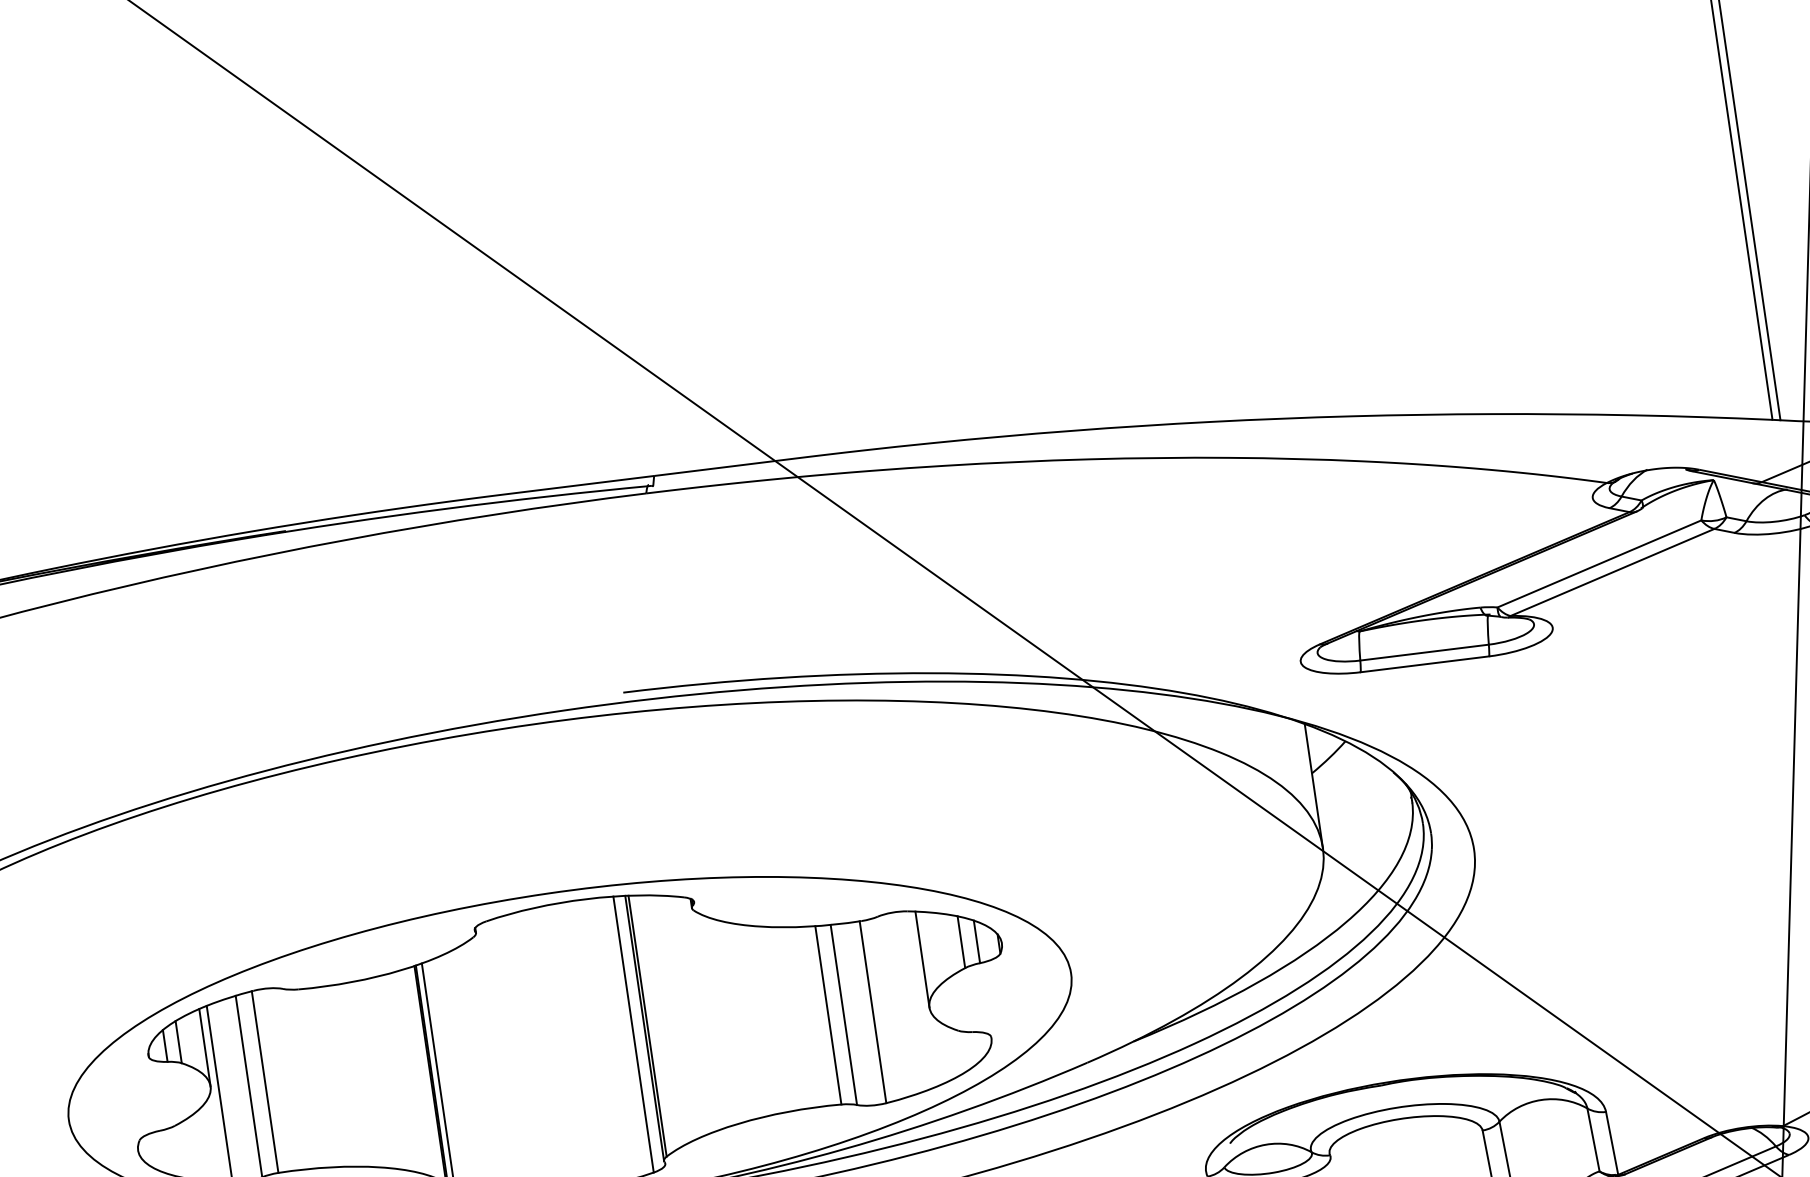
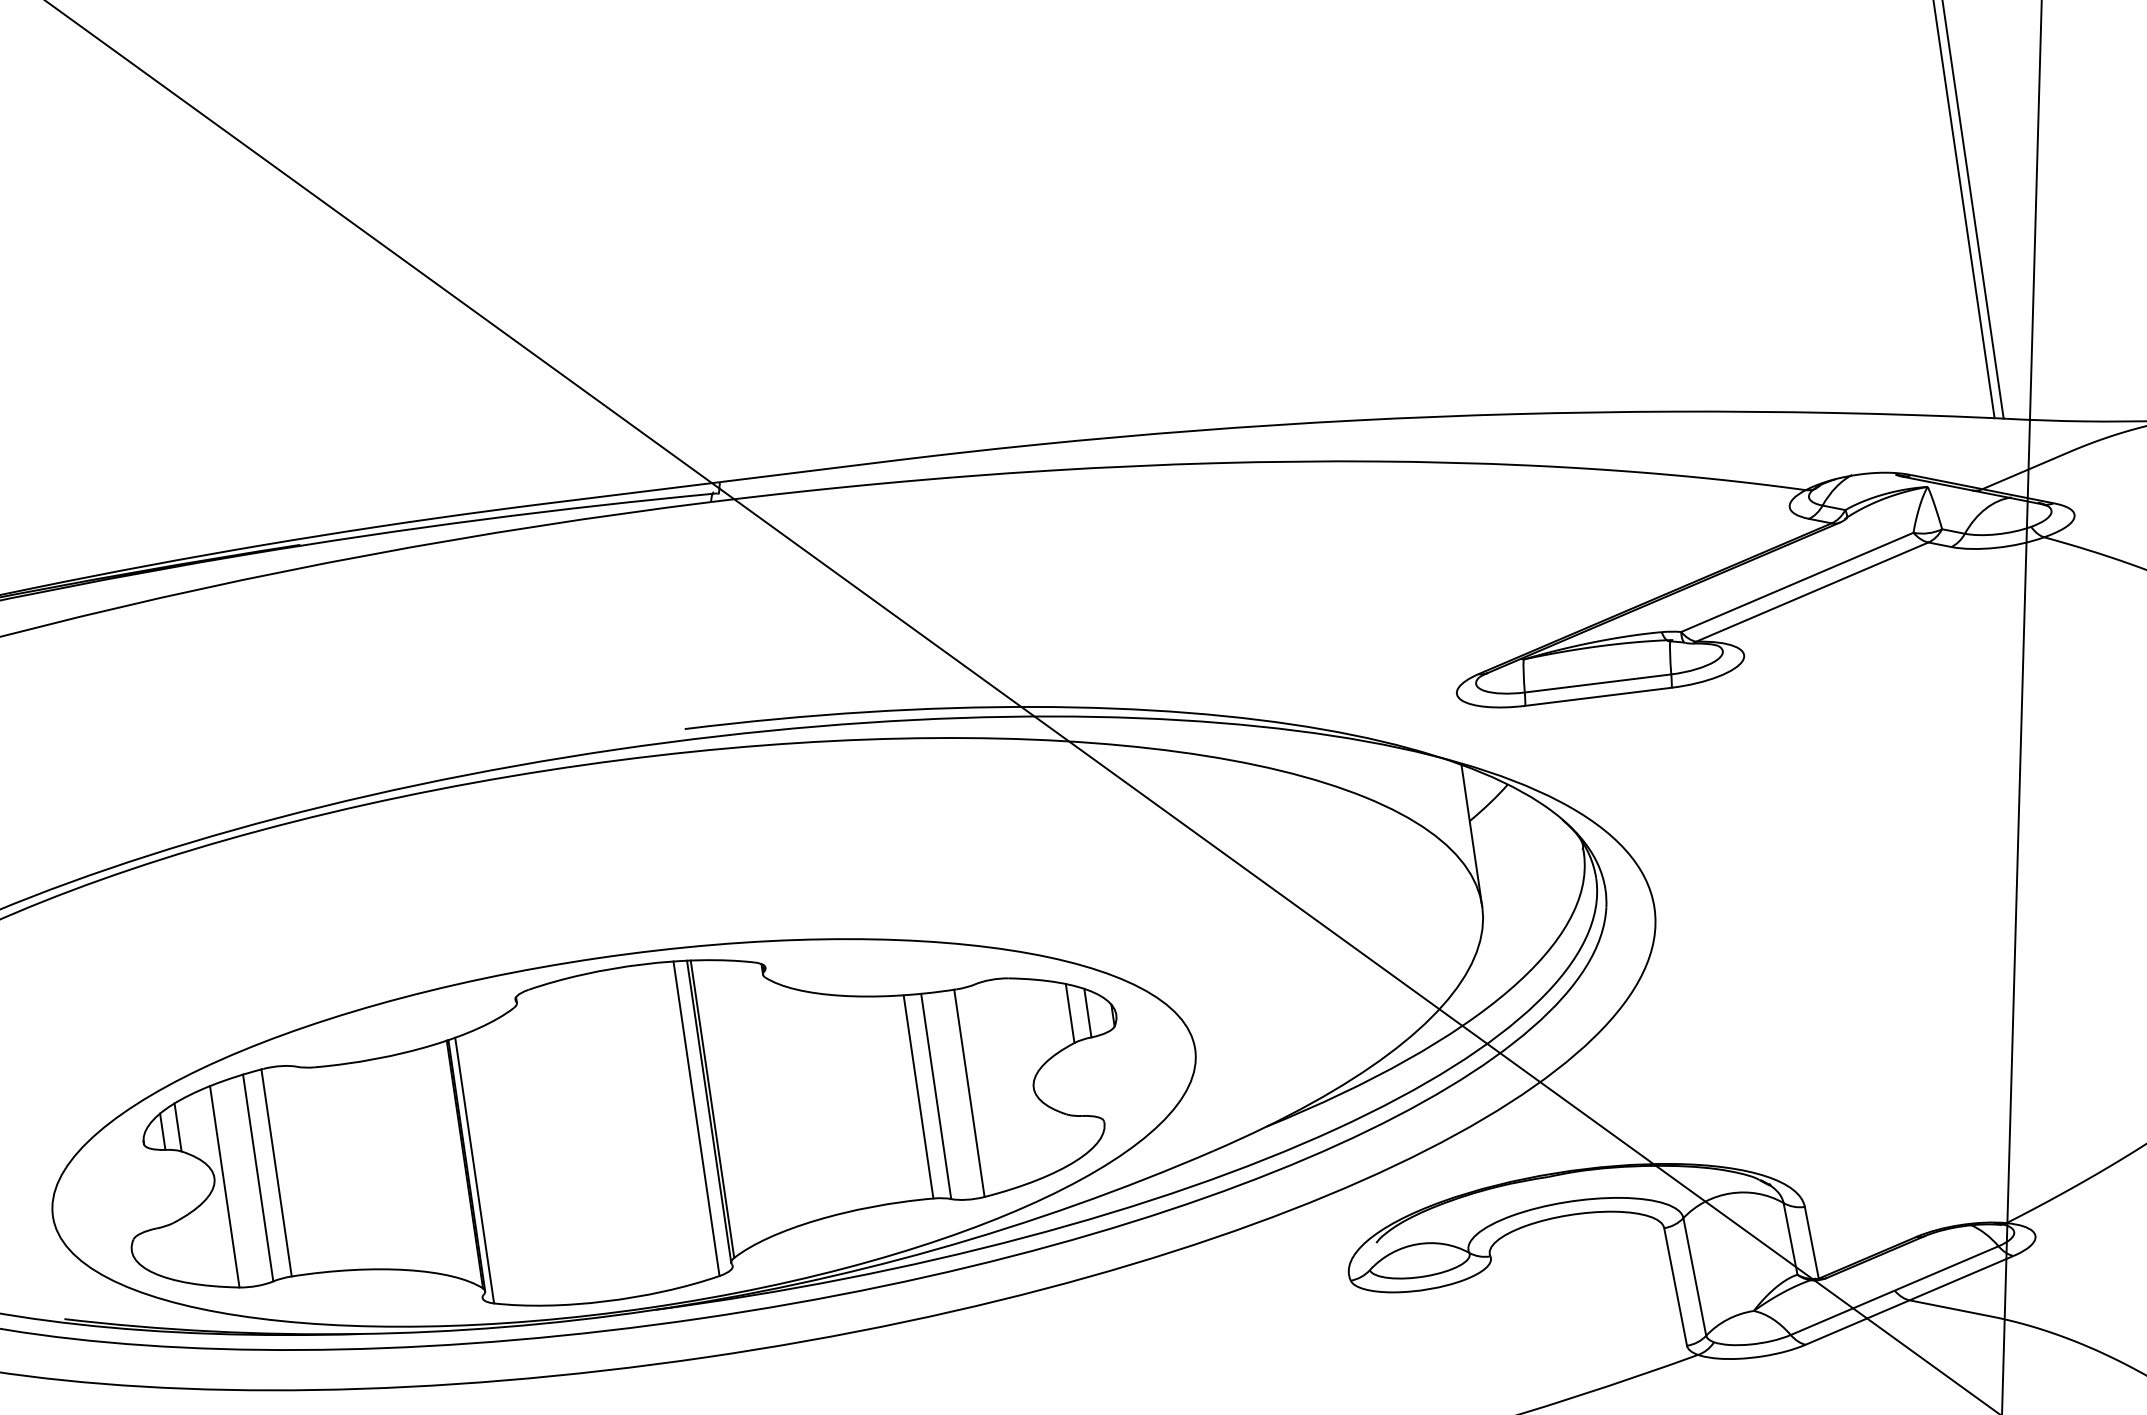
line: (922, 958) -> (1025, 1032), removed
line: (204, 1047) -> (207, 1133), removed

